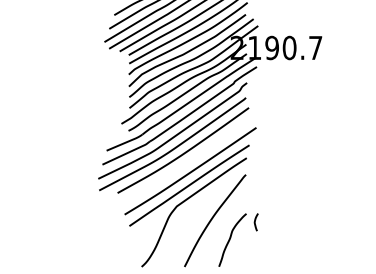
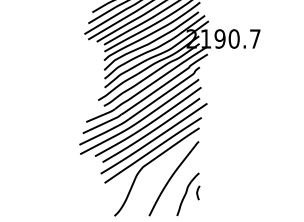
curve: (187, 161) -> (151, 130), added
curve: (255, 222) -> (197, 193), moved

